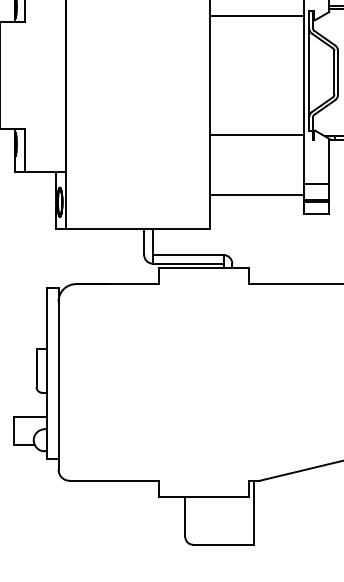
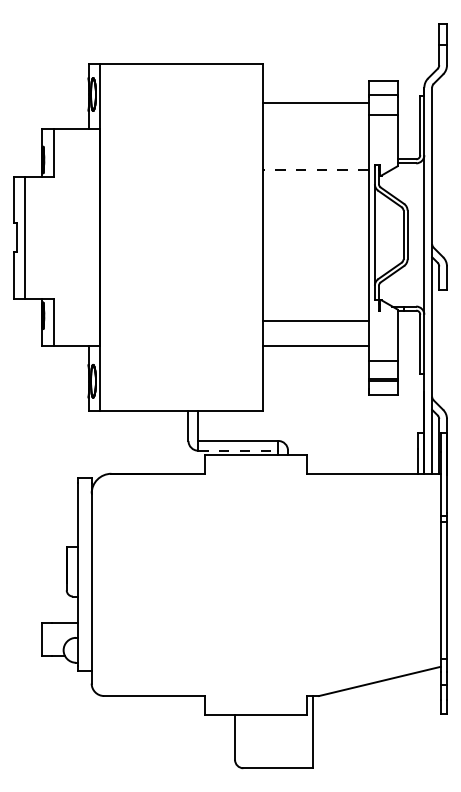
line: (256, 15) -> (315, 170), solid -> dashed
line: (256, 135) -> (315, 321), moved
line: (256, 194) -> (315, 345), moved
line: (188, 263) -> (238, 450), solid -> dashed

